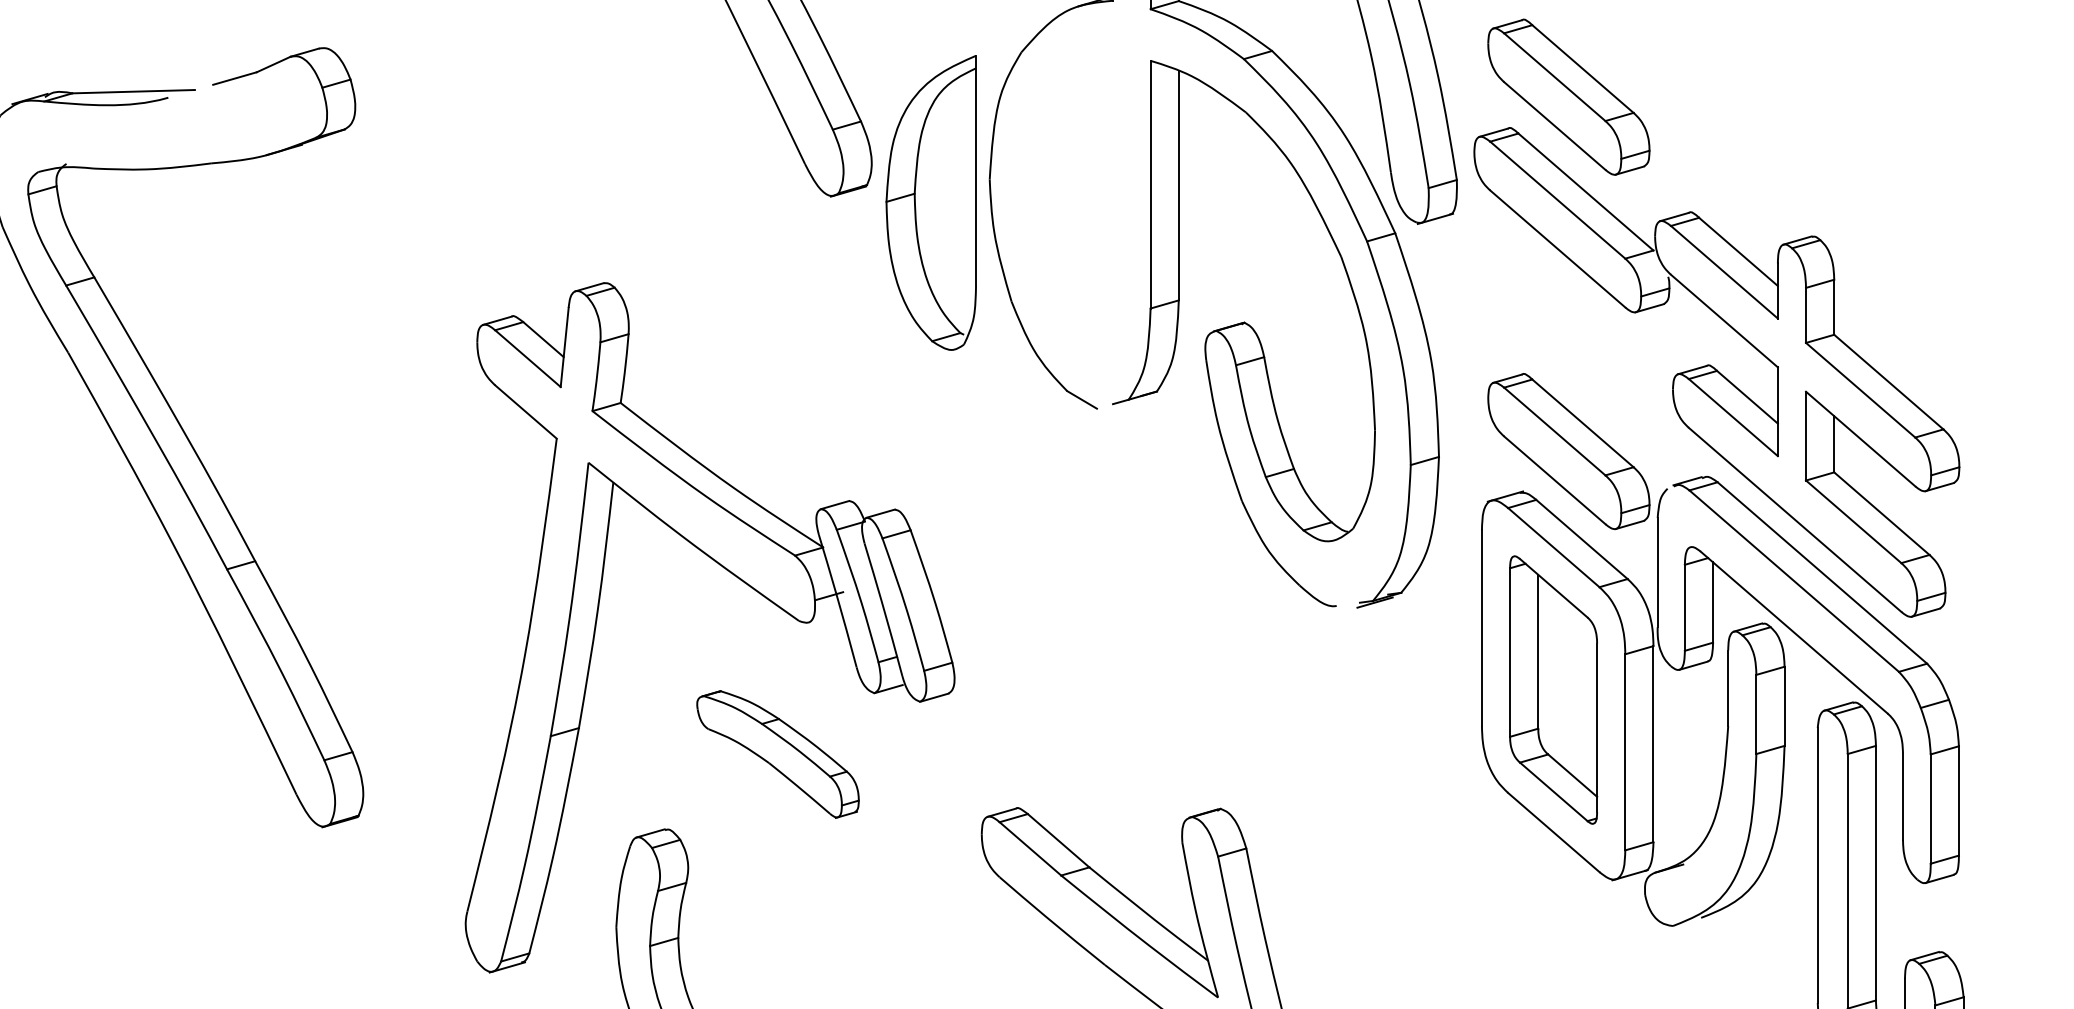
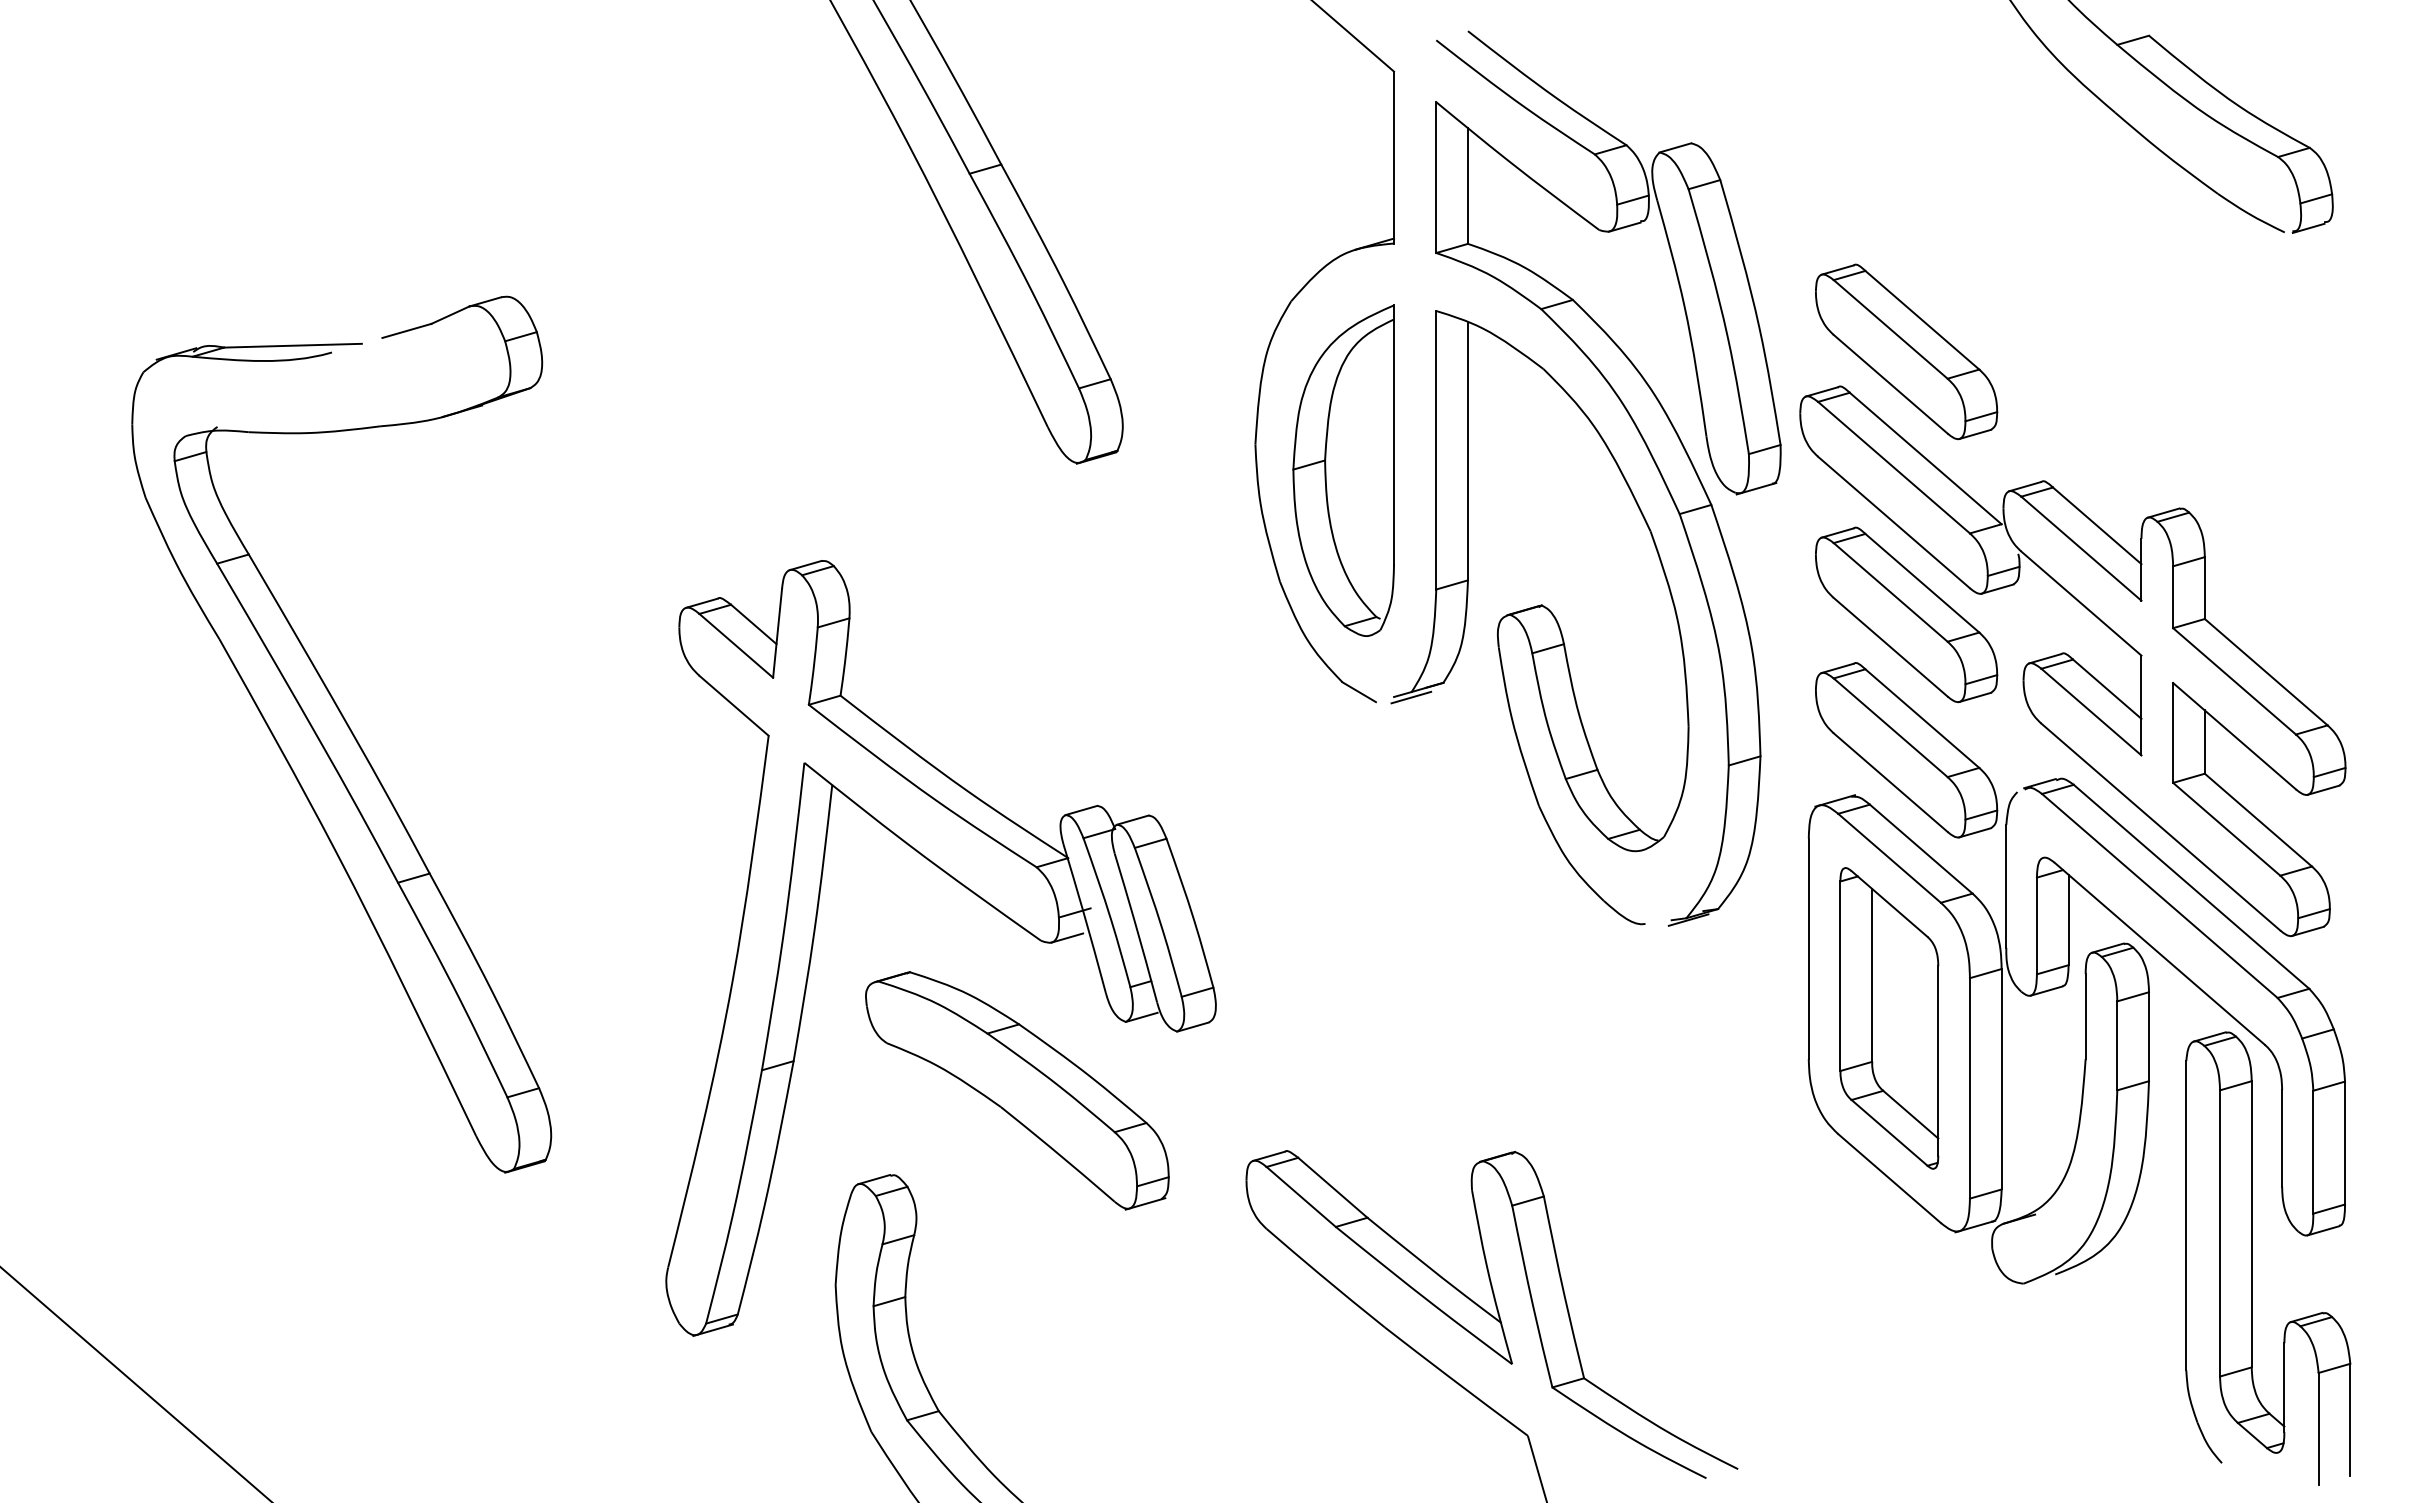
part: (931, 202) -> (1343, 470), moved
part: (1568, 330) -> (1906, 614), added
line: (1128, 404) -> (1411, 697), added
line: (822, 618) -> (1067, 937), added
part: (778, 754) -> (1017, 1090), size x1.67

